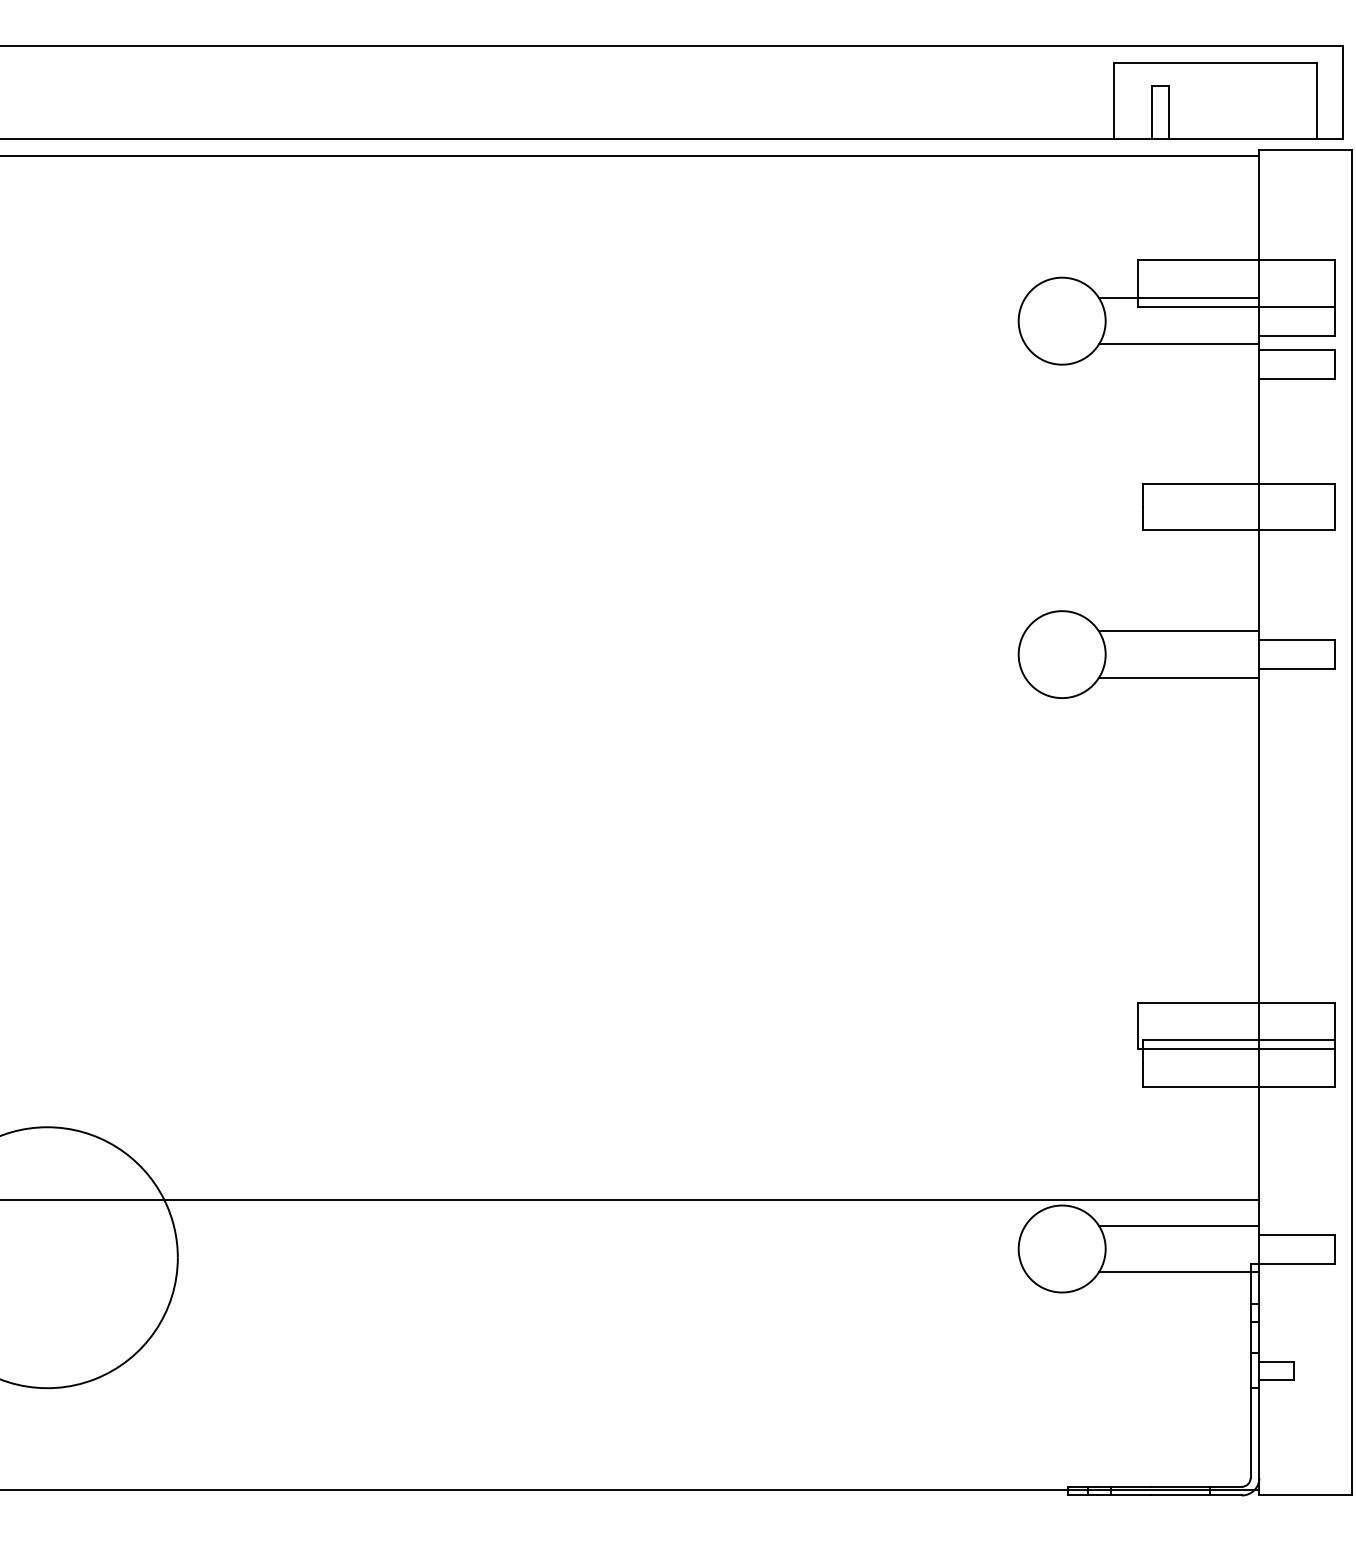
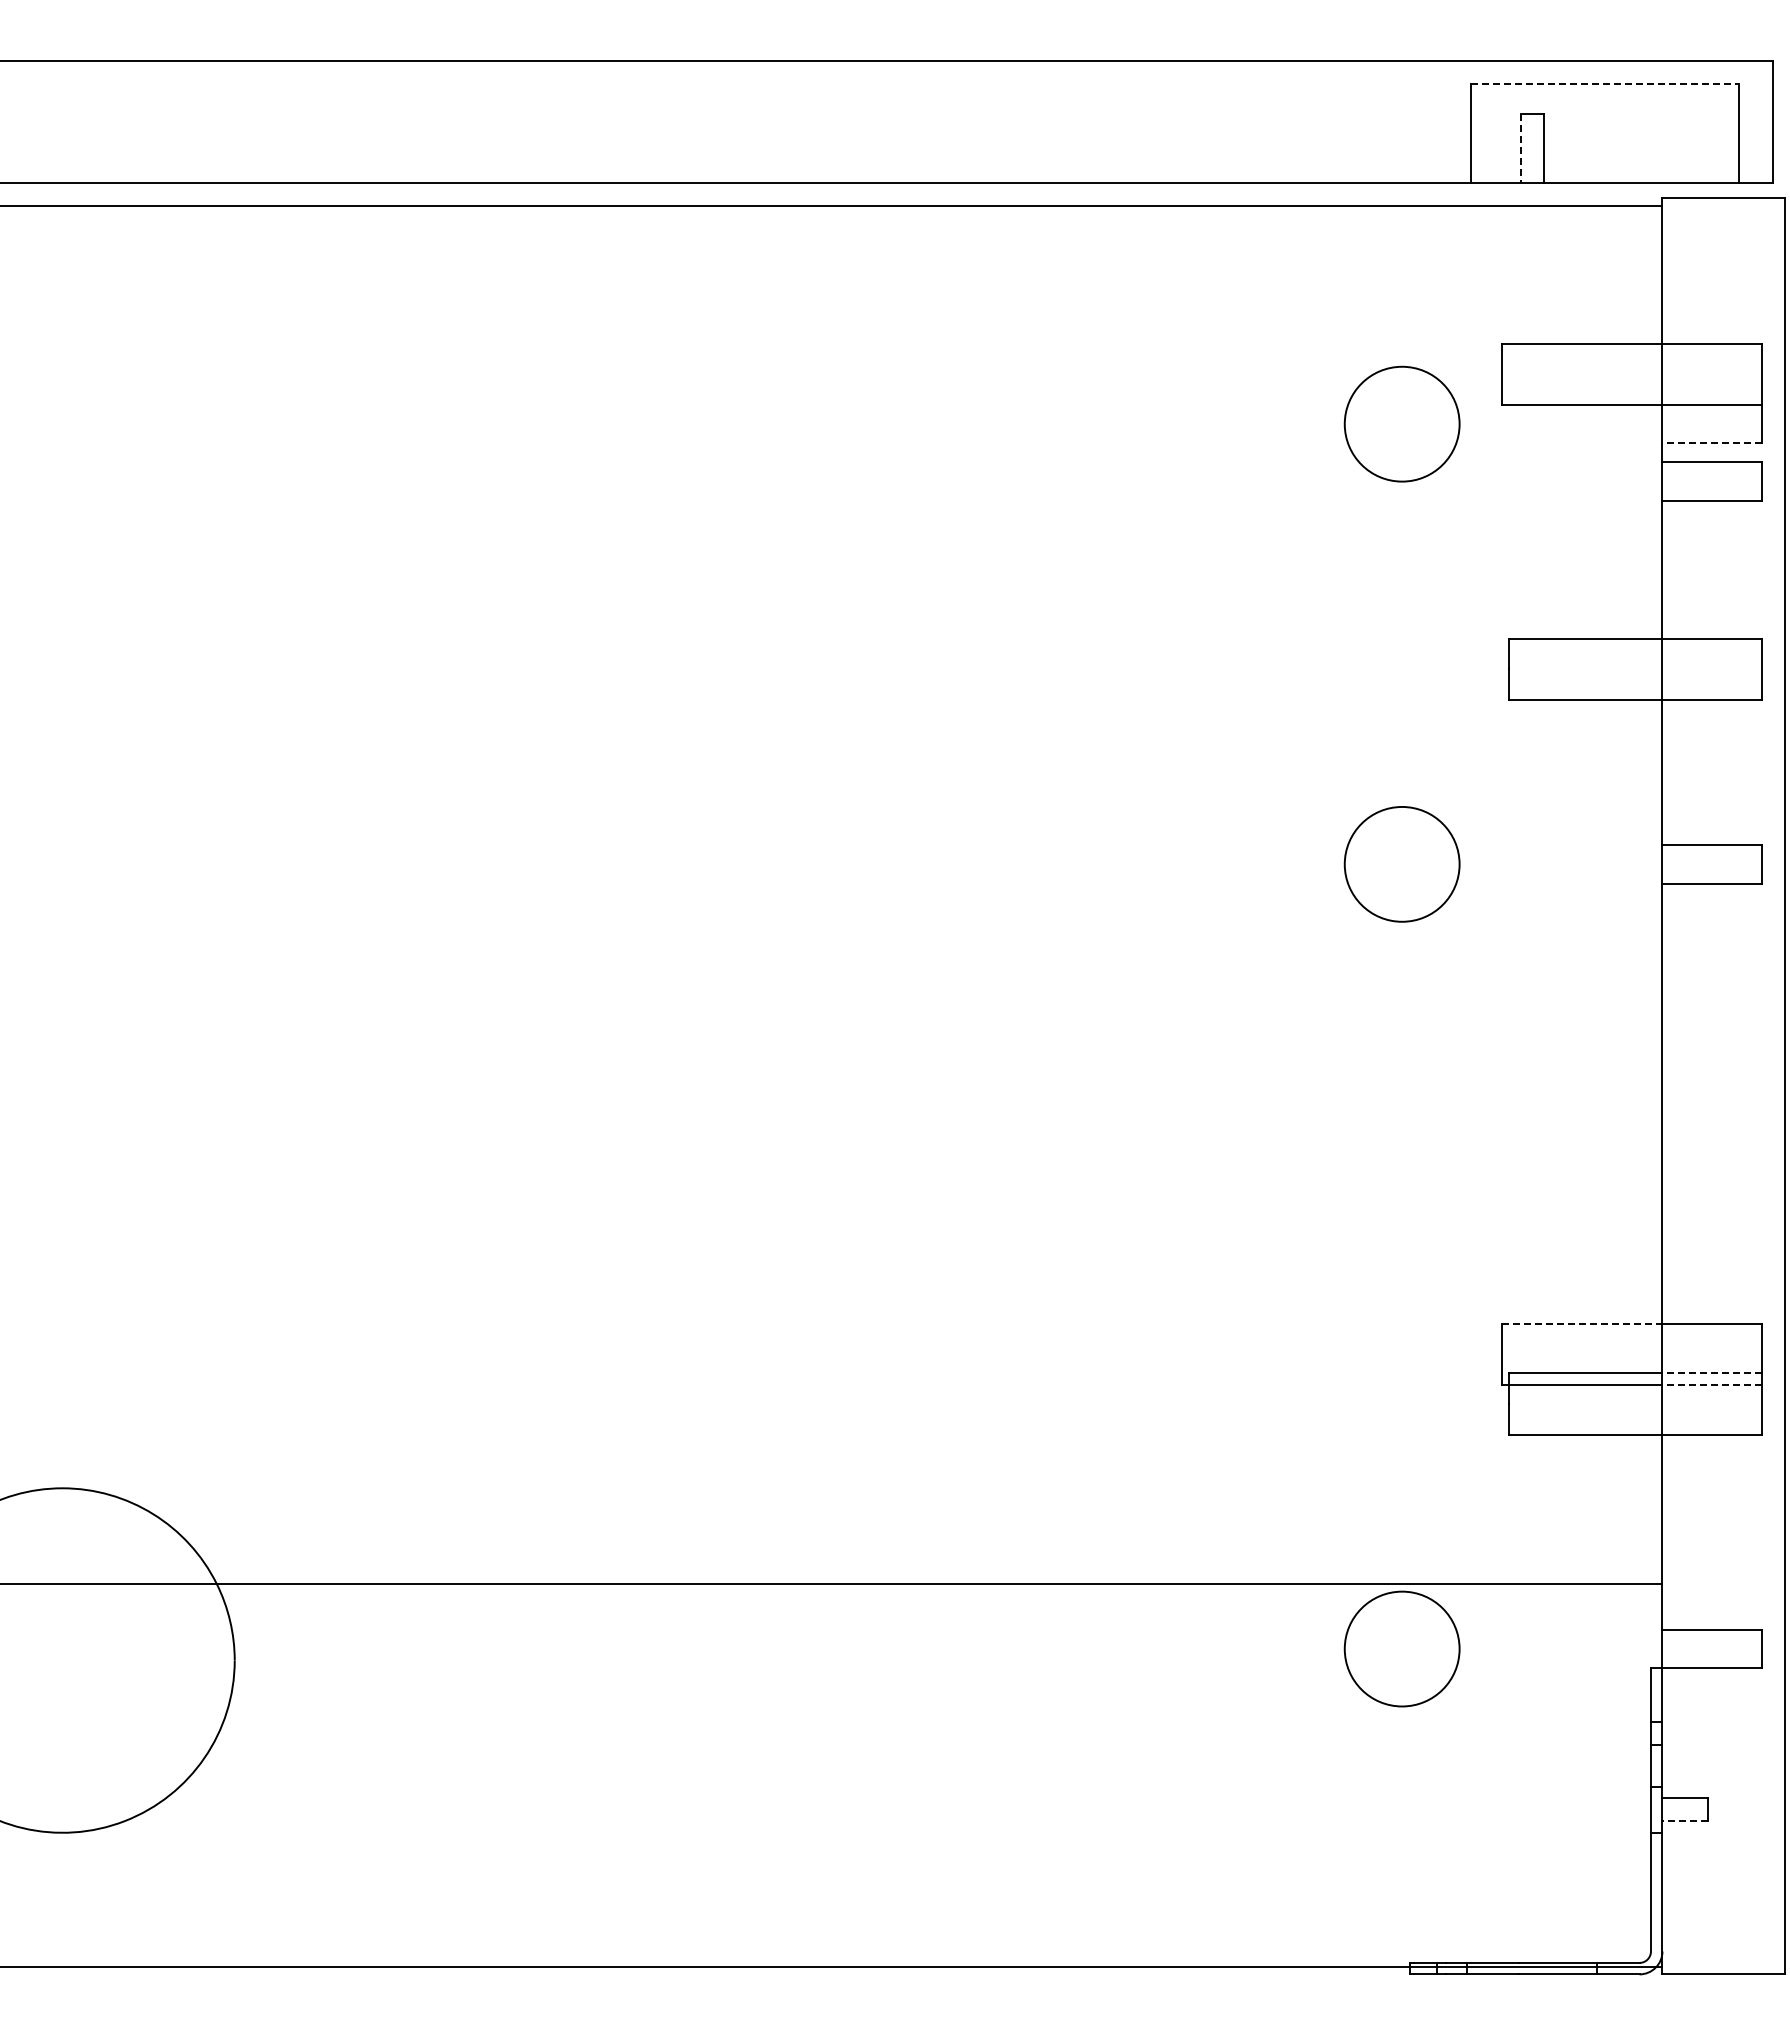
line: (1216, 63) -> (1605, 83), solid -> dashed
line: (1151, 113) -> (1520, 149), solid -> dashed
line: (1179, 297) -> (1556, 393), removed
line: (1297, 335) -> (1712, 443), solid -> dashed
line: (1179, 344) -> (1556, 454), removed
line: (1179, 631) -> (1556, 833), removed
line: (1179, 678) -> (1556, 895), removed
line: (1198, 1002) -> (1582, 1323), solid -> dashed
line: (1297, 1040) -> (1712, 1373), solid -> dashed
line: (1297, 1048) -> (1712, 1384), solid -> dashed
line: (1179, 1225) -> (1556, 1618), removed
line: (1179, 1272) -> (1556, 1679), removed
line: (1276, 1379) -> (1685, 1821), solid -> dashed

